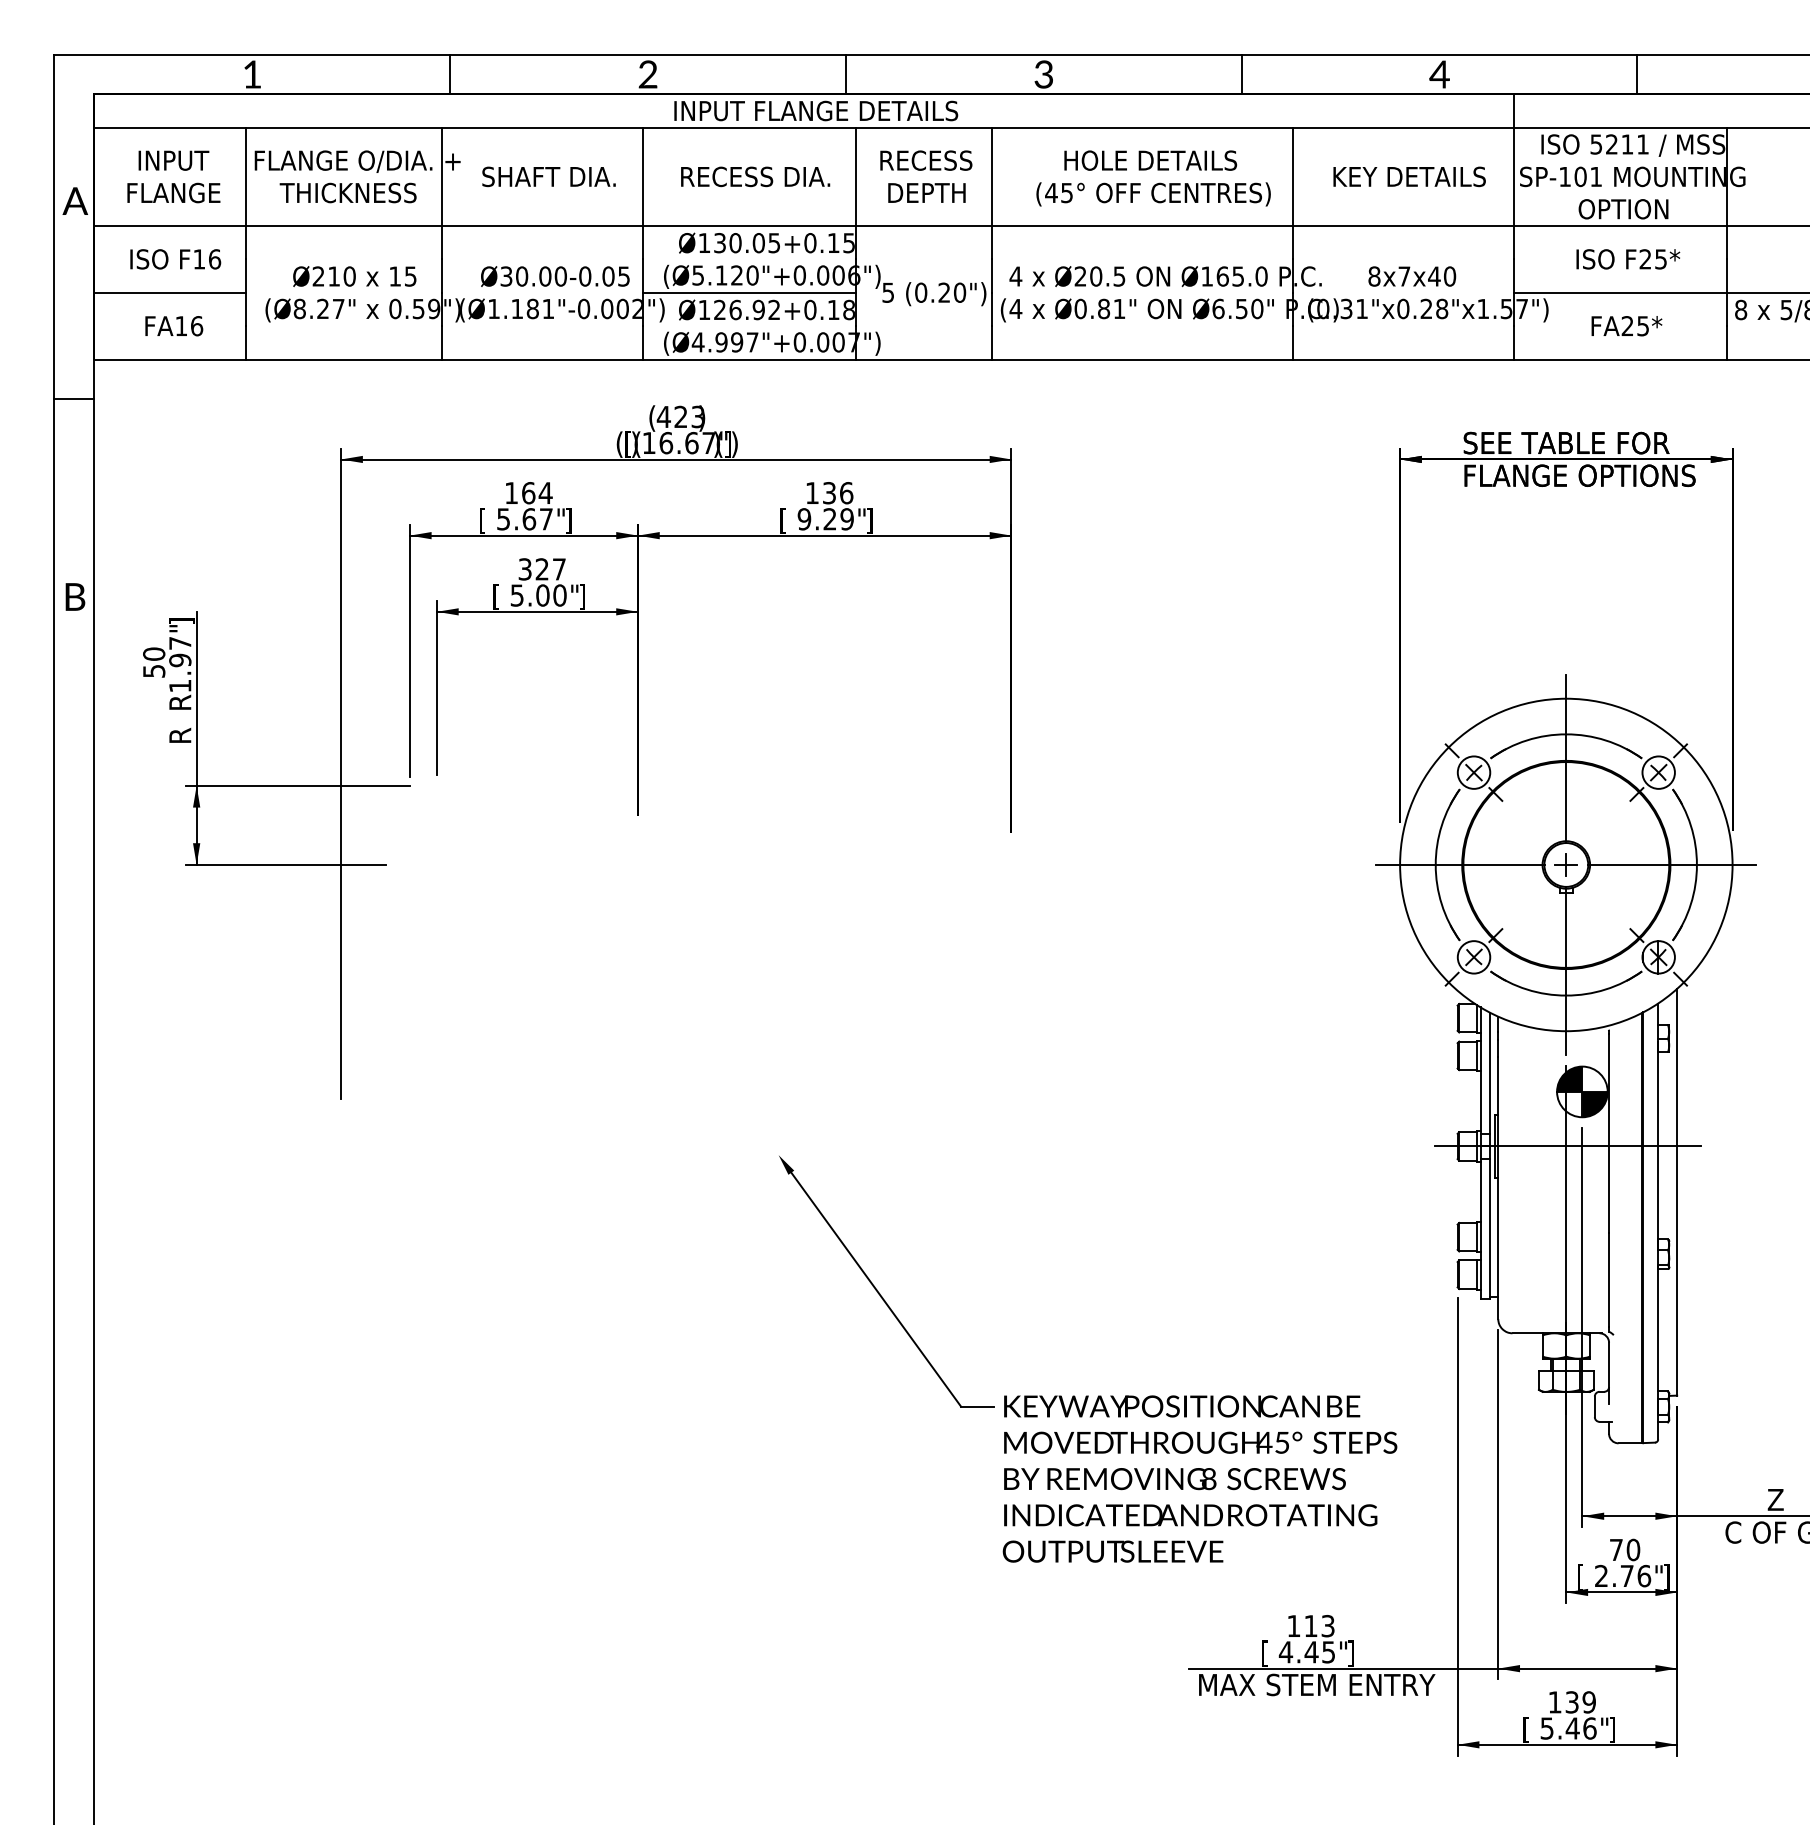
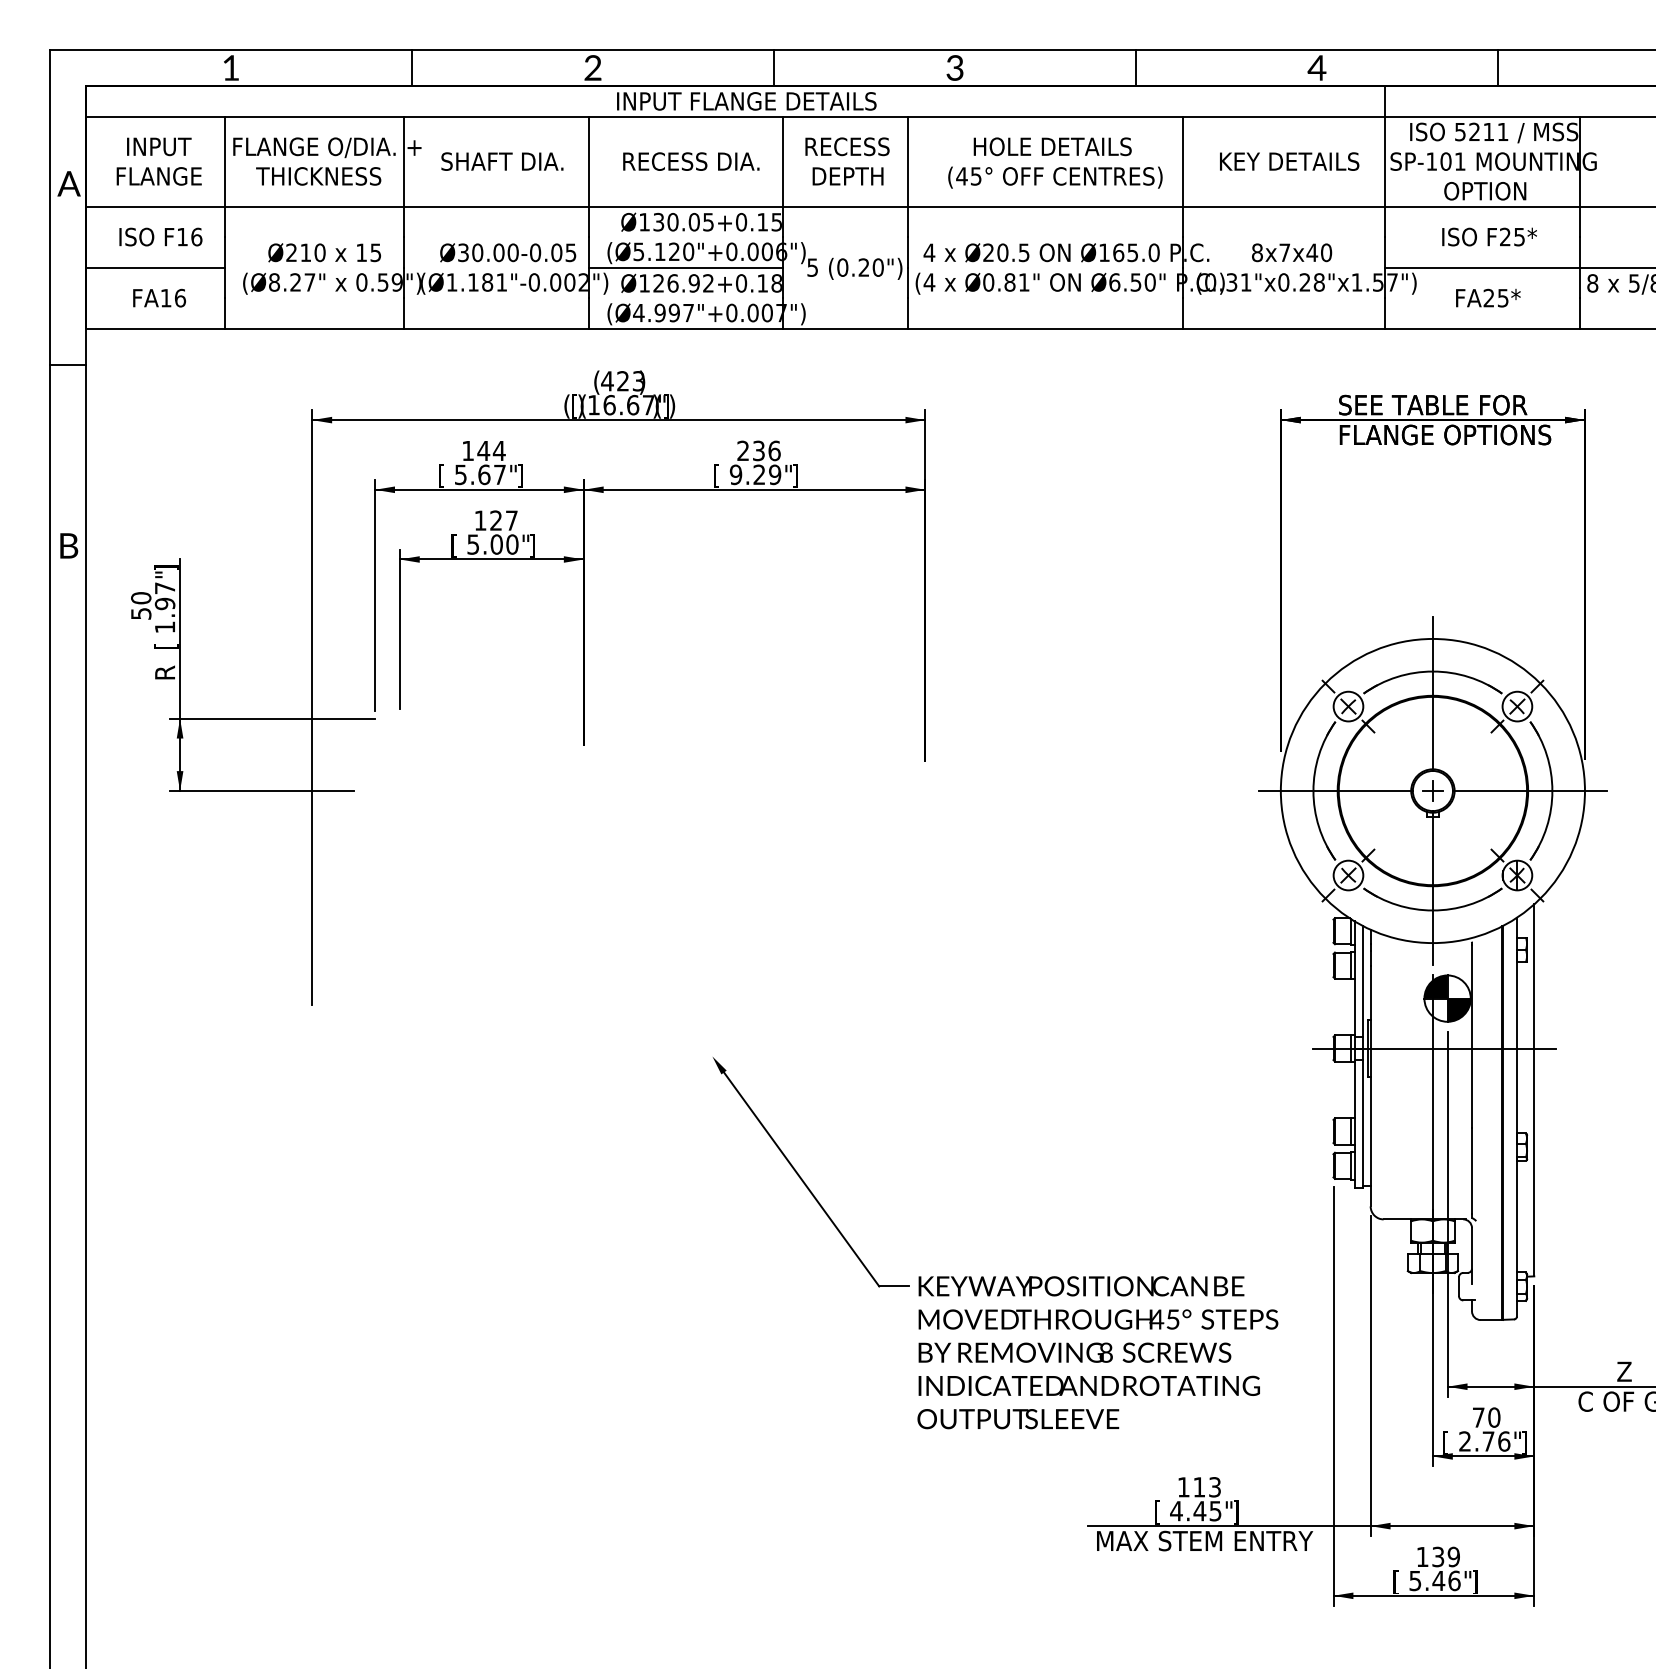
text: (811, 492) -> (742, 450), 136 -> 236
text: (528, 493) -> (483, 451), 164 -> 144
text: (524, 569) -> (479, 520), 327 -> 127
text: (181, 701) -> (166, 641), R -> [

